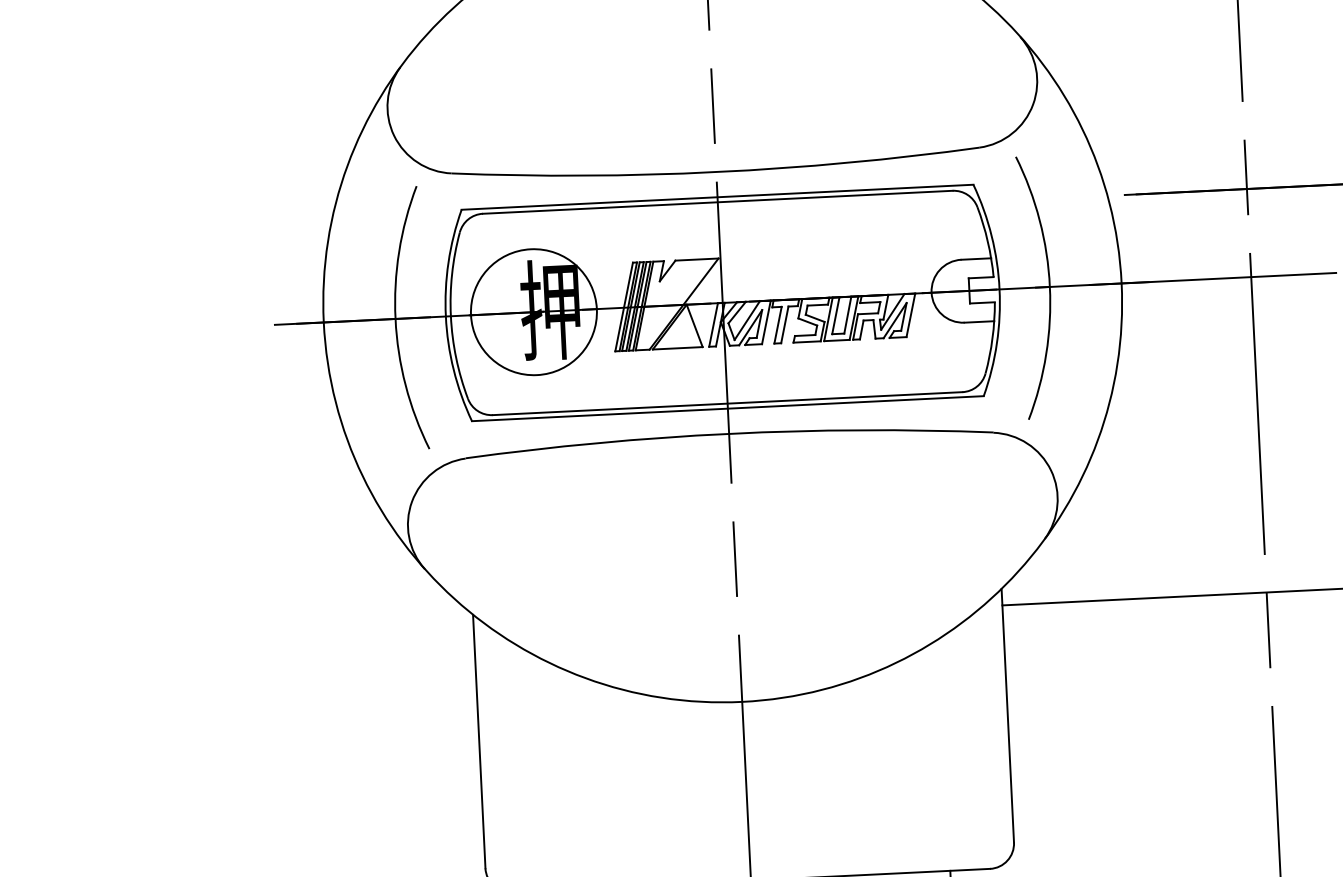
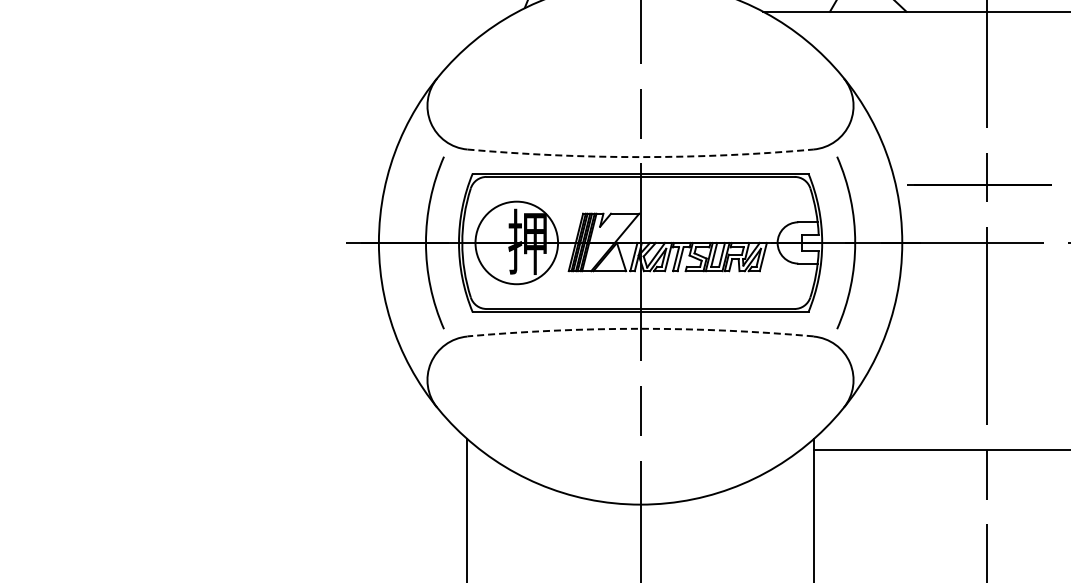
arc: (716, 172) -> (640, 157), solid -> dashed
arc: (728, 433) -> (640, 328), solid -> dashed

